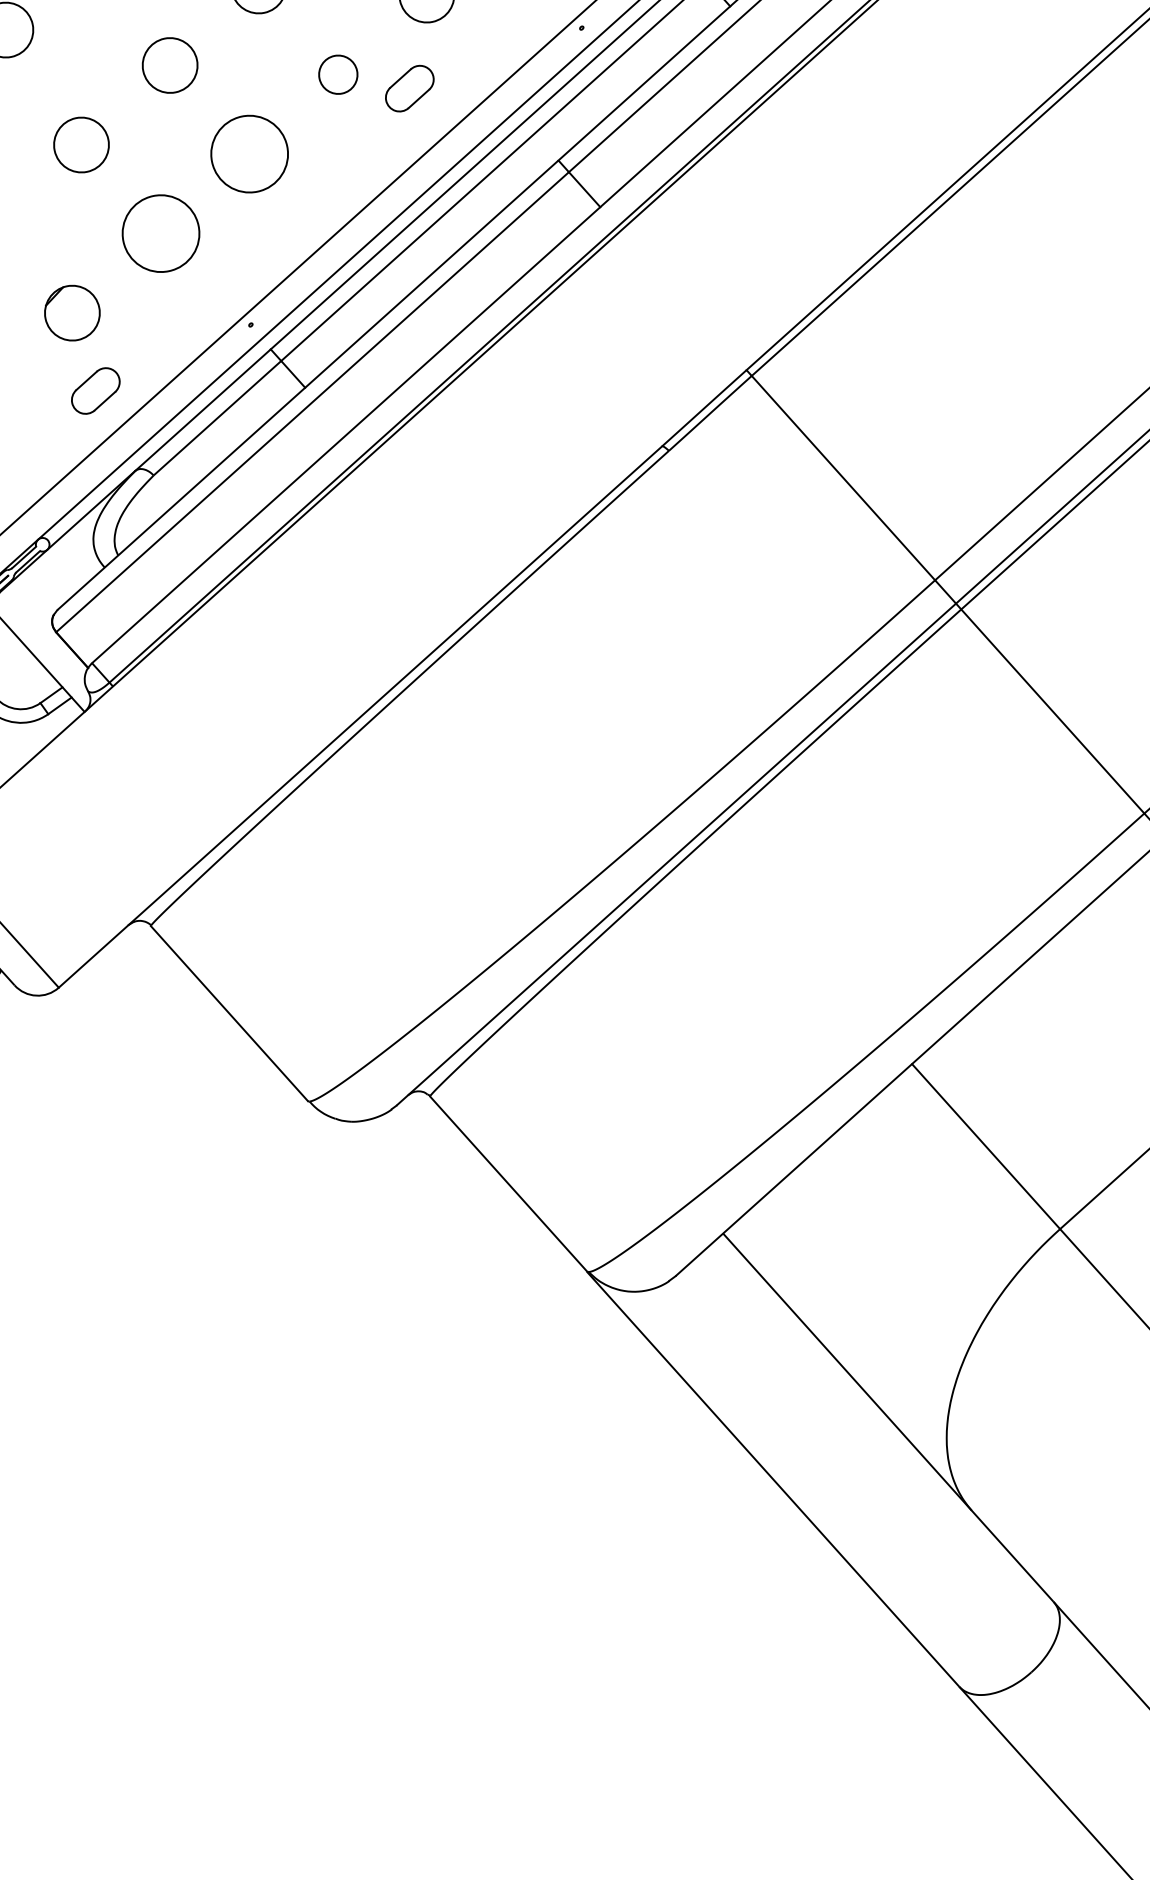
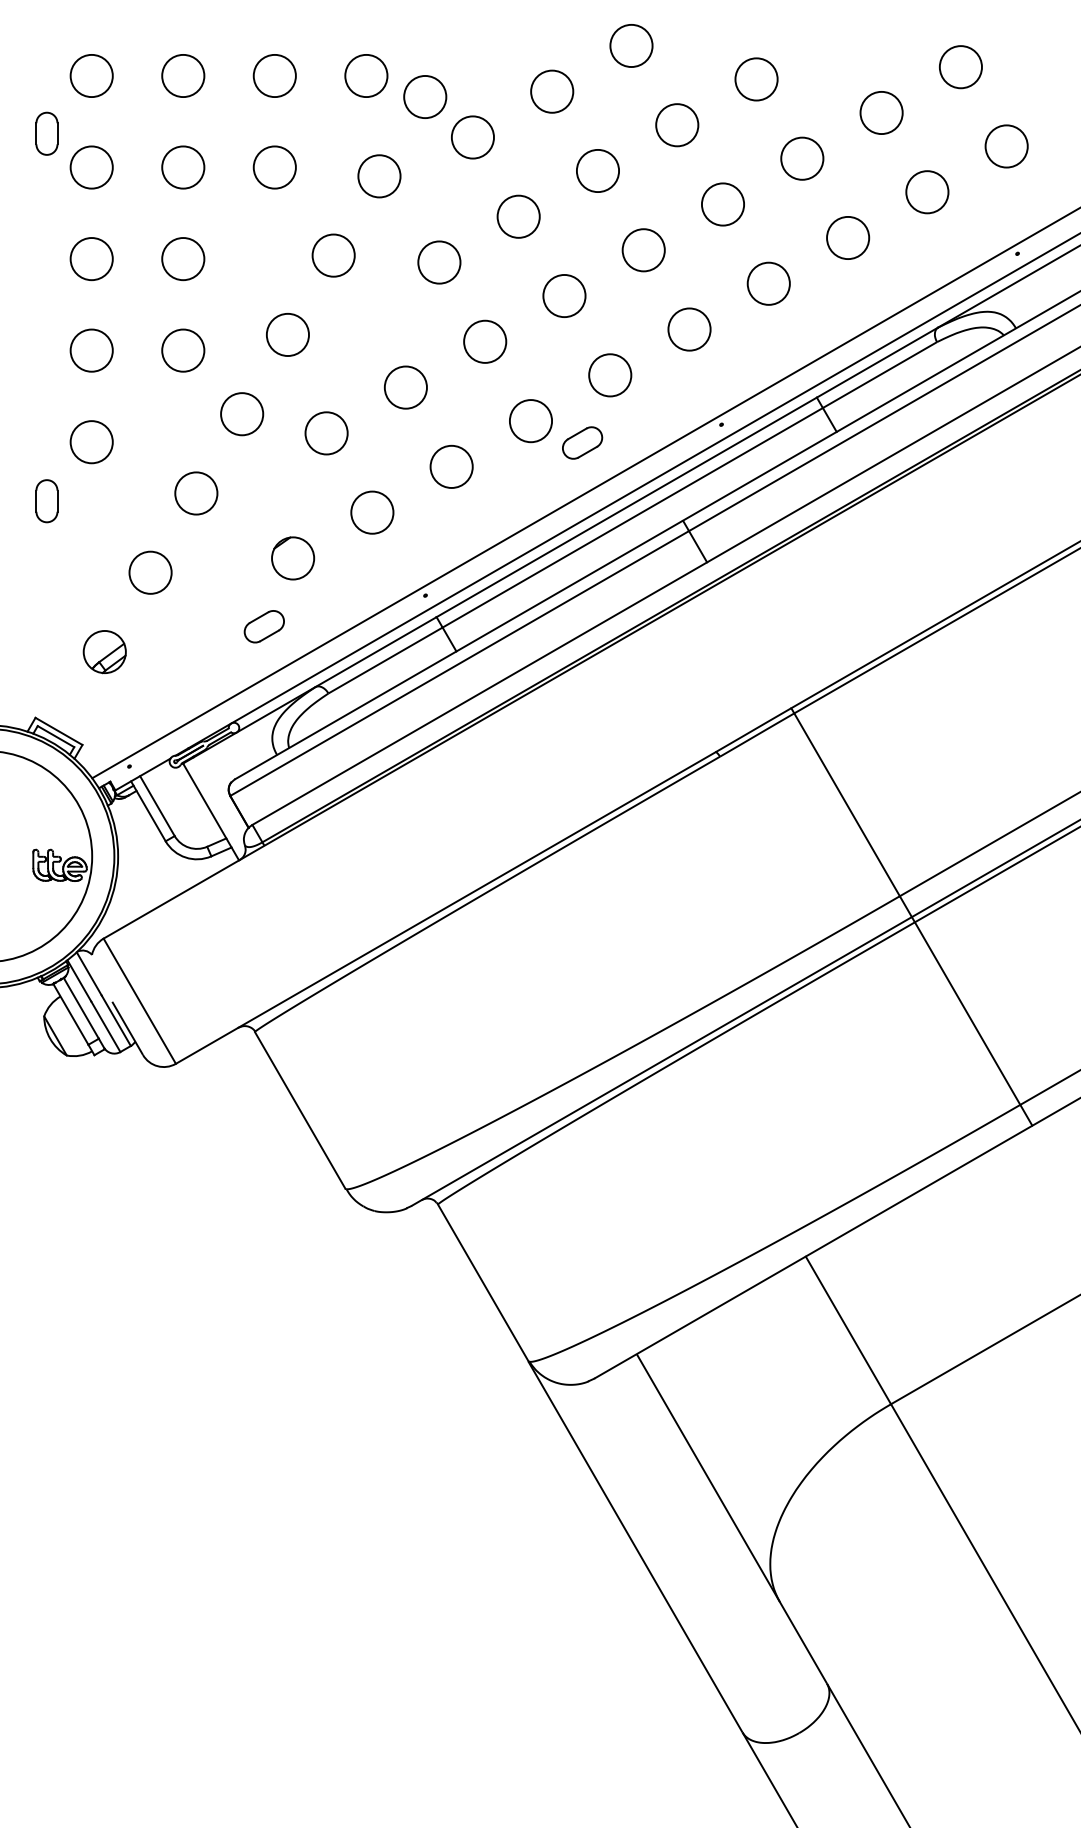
circle: (337, 75) -> (530, 421), size x1.43
circle: (249, 153) -> (451, 466), size x0.71
circle: (161, 233) -> (372, 512), size x0.71
part: (94, 390) -> (263, 626), moved

